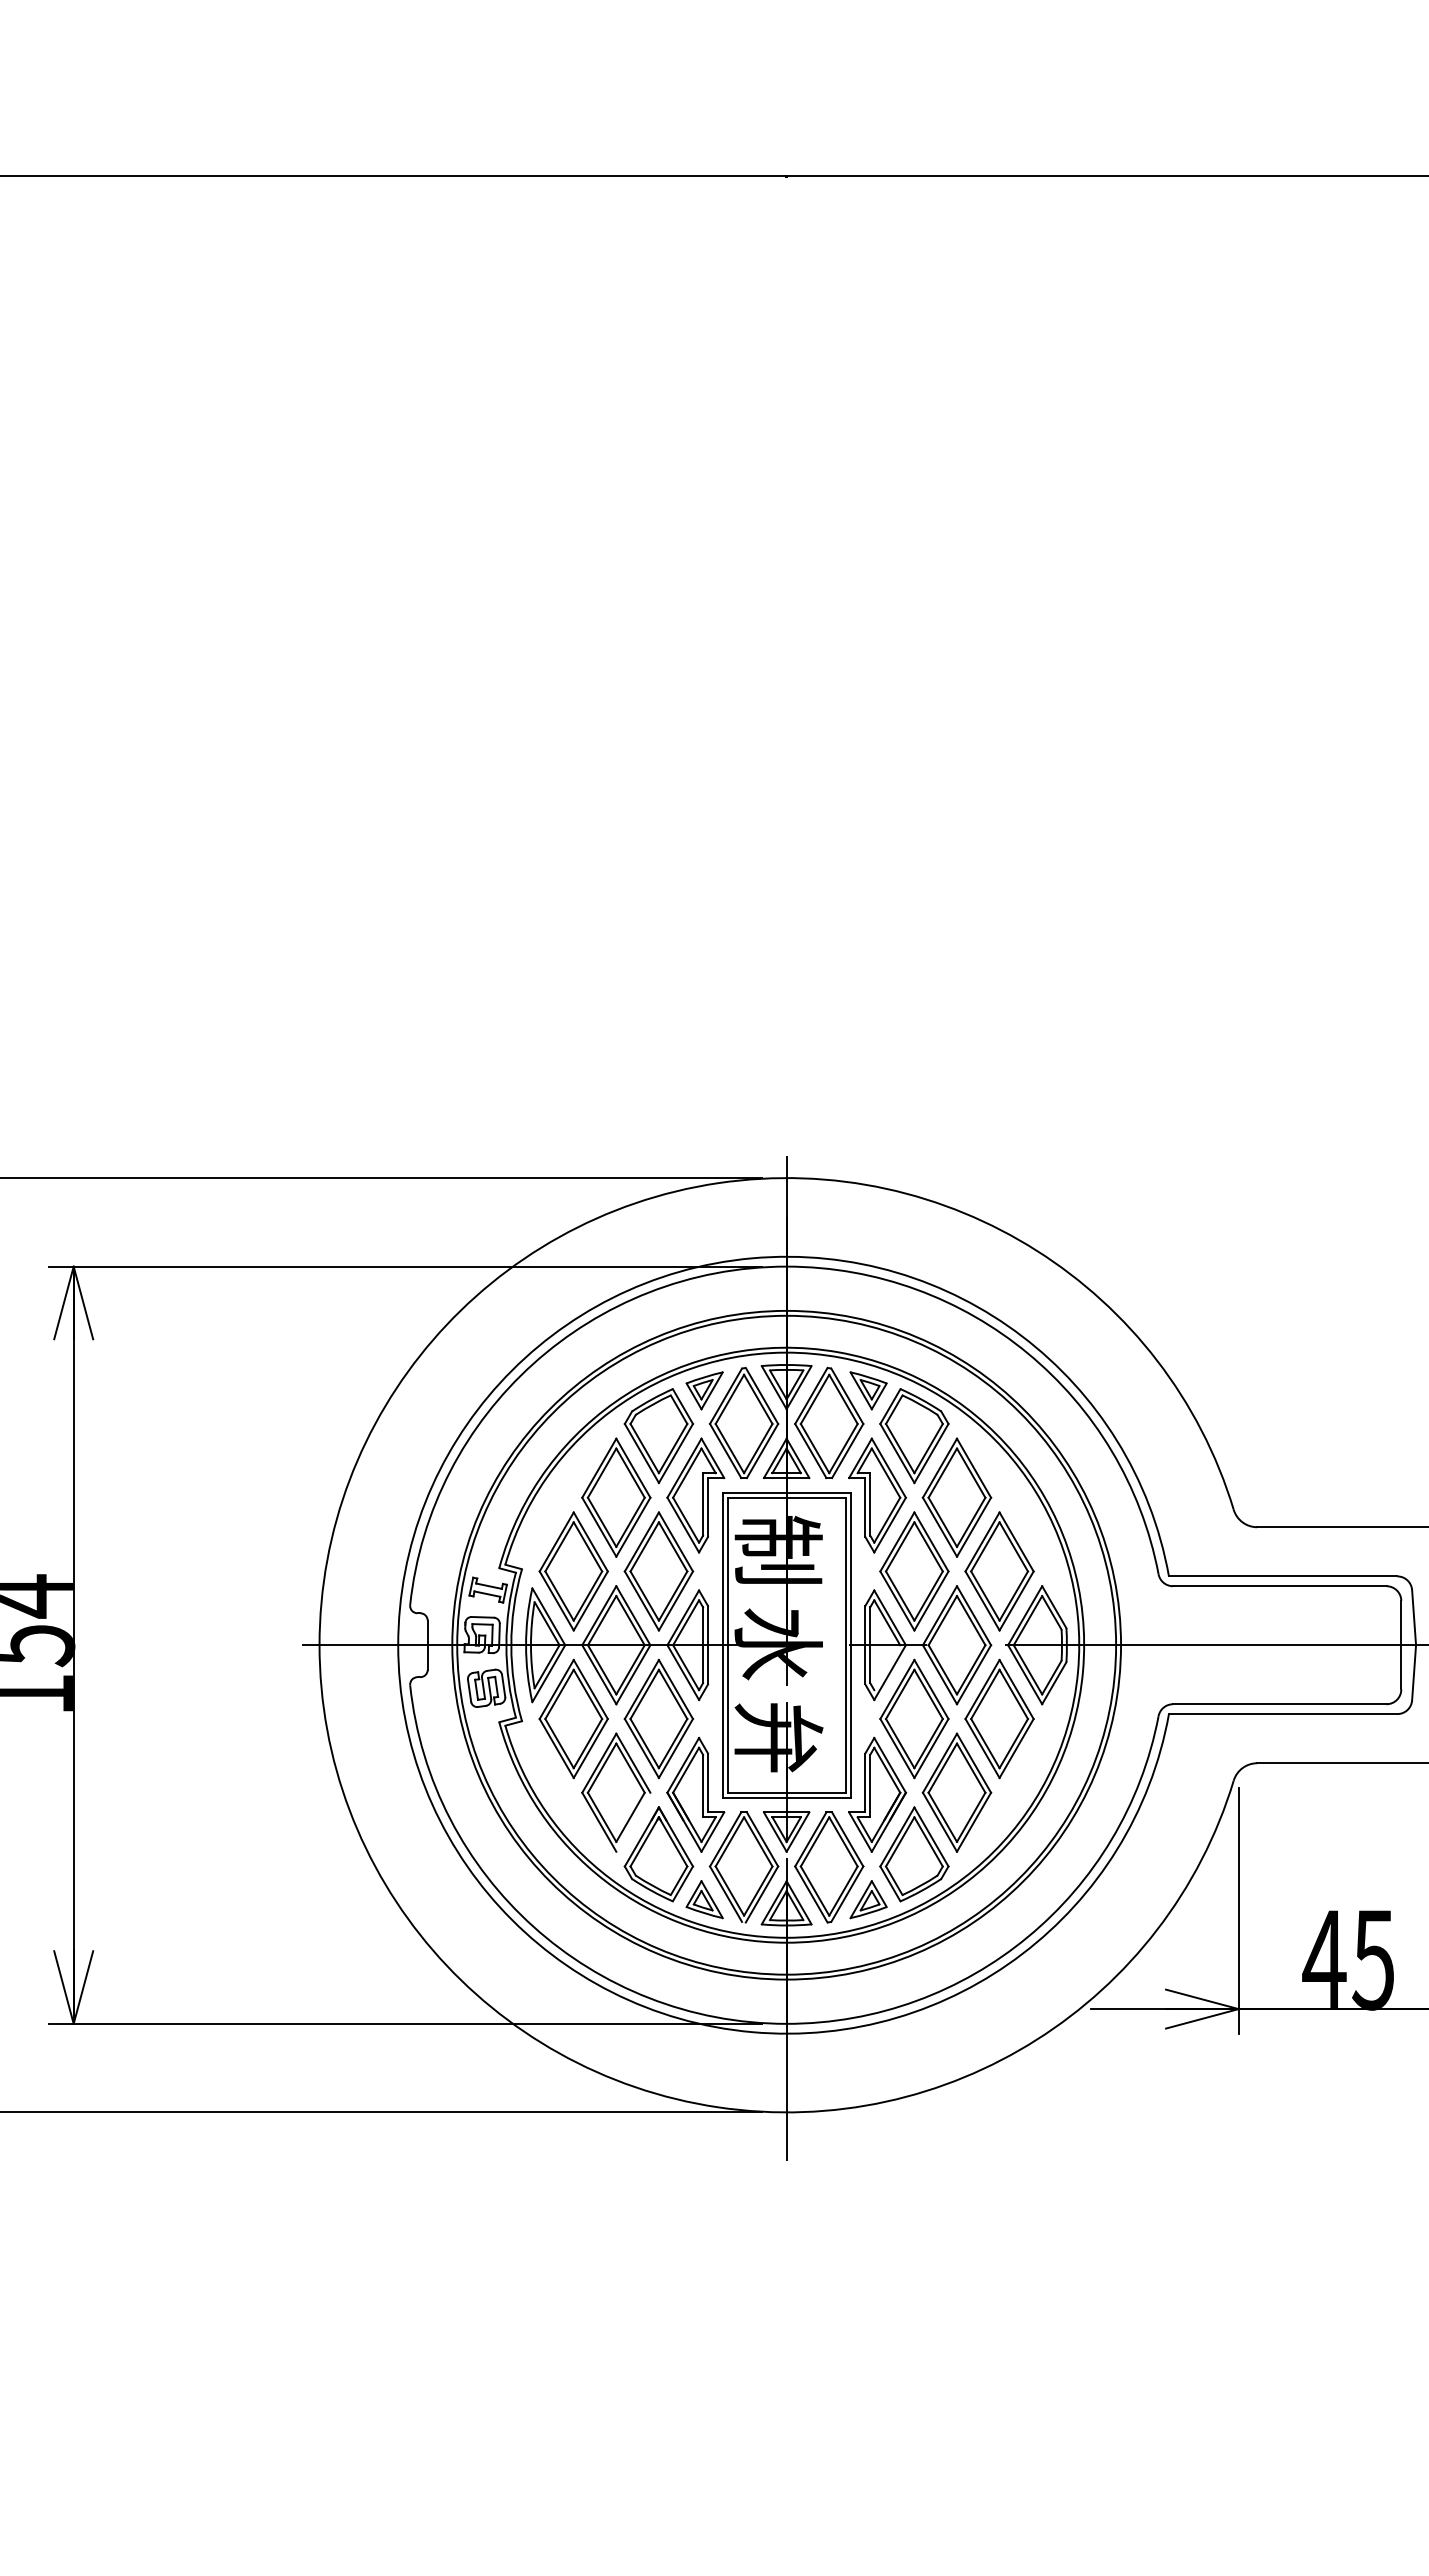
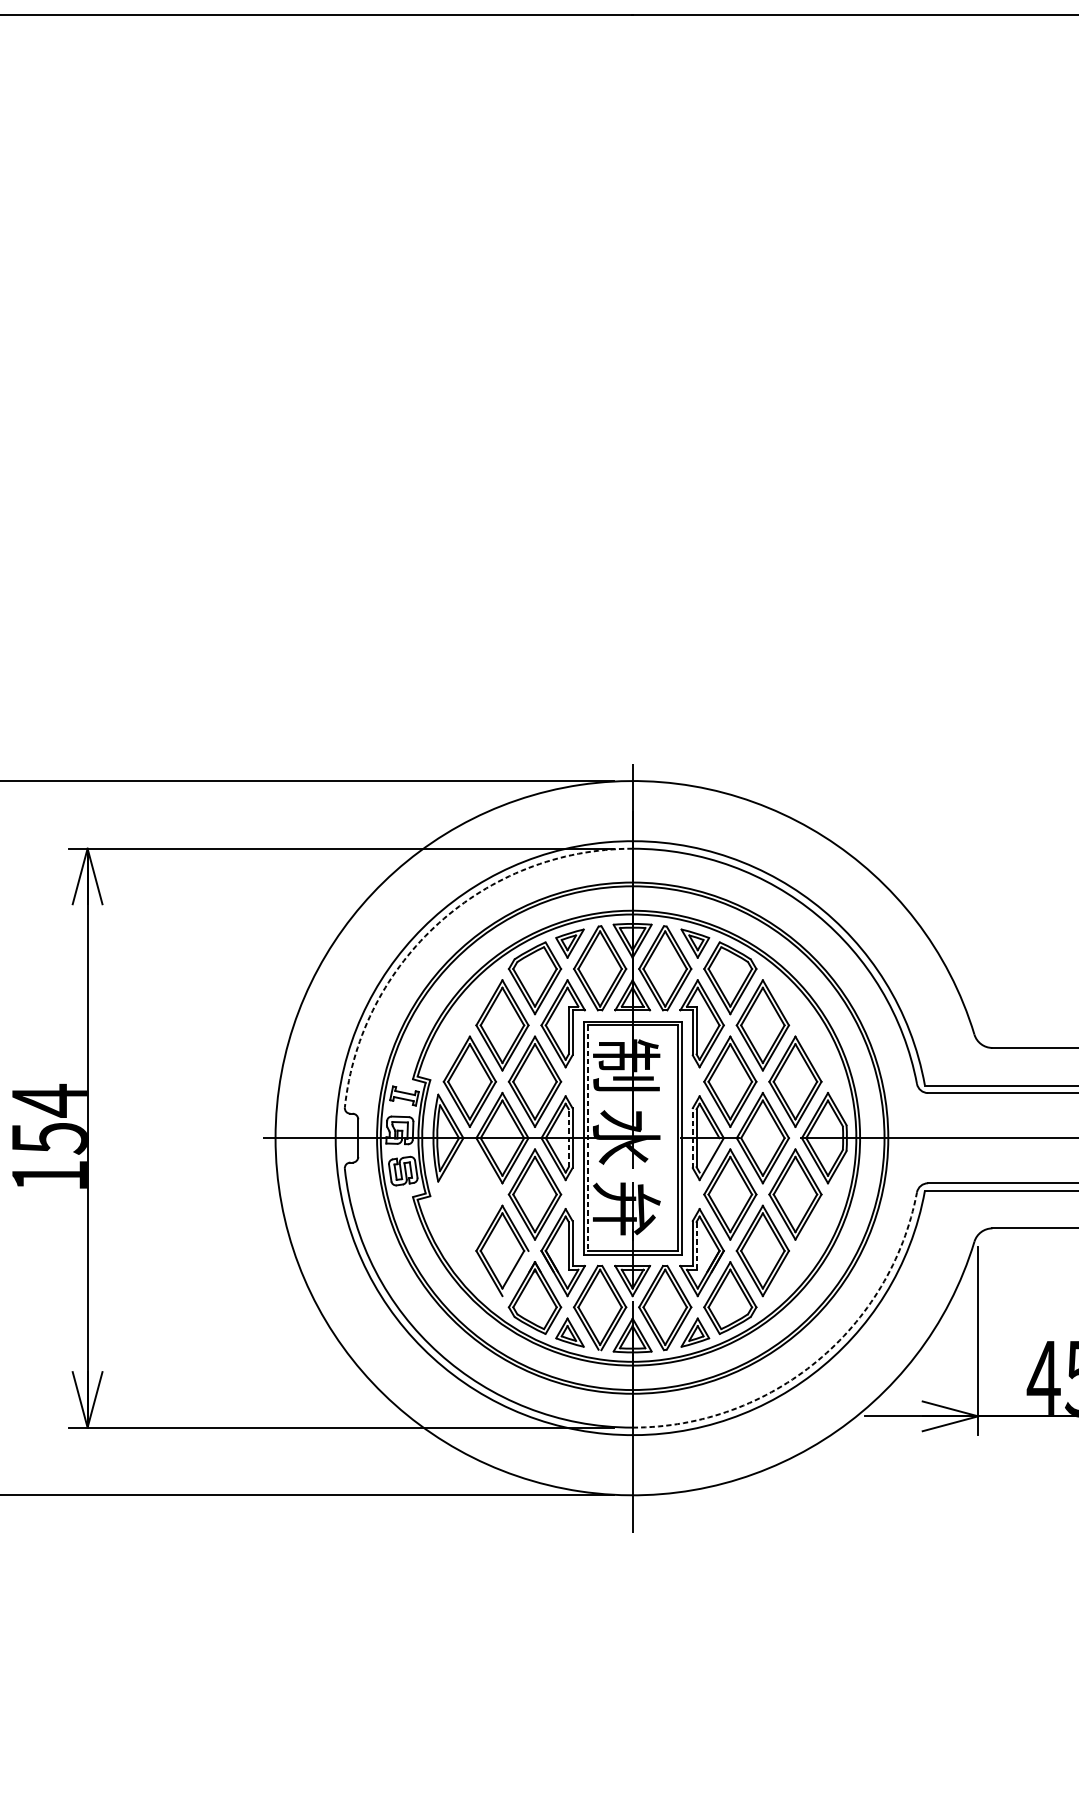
arc: (533, 1363) -> (439, 922), solid -> dashed
line: (865, 1644) -> (692, 1137), solid -> dashed
line: (703, 1645) -> (569, 1138), solid -> dashed
line: (727, 1645) -> (587, 1138), solid -> dashed
part: (573, 1718) -> (469, 1194), removed
line: (870, 1785) -> (696, 1245), solid -> dashed
arc: (1027, 1936) -> (816, 1360), solid -> dashed

